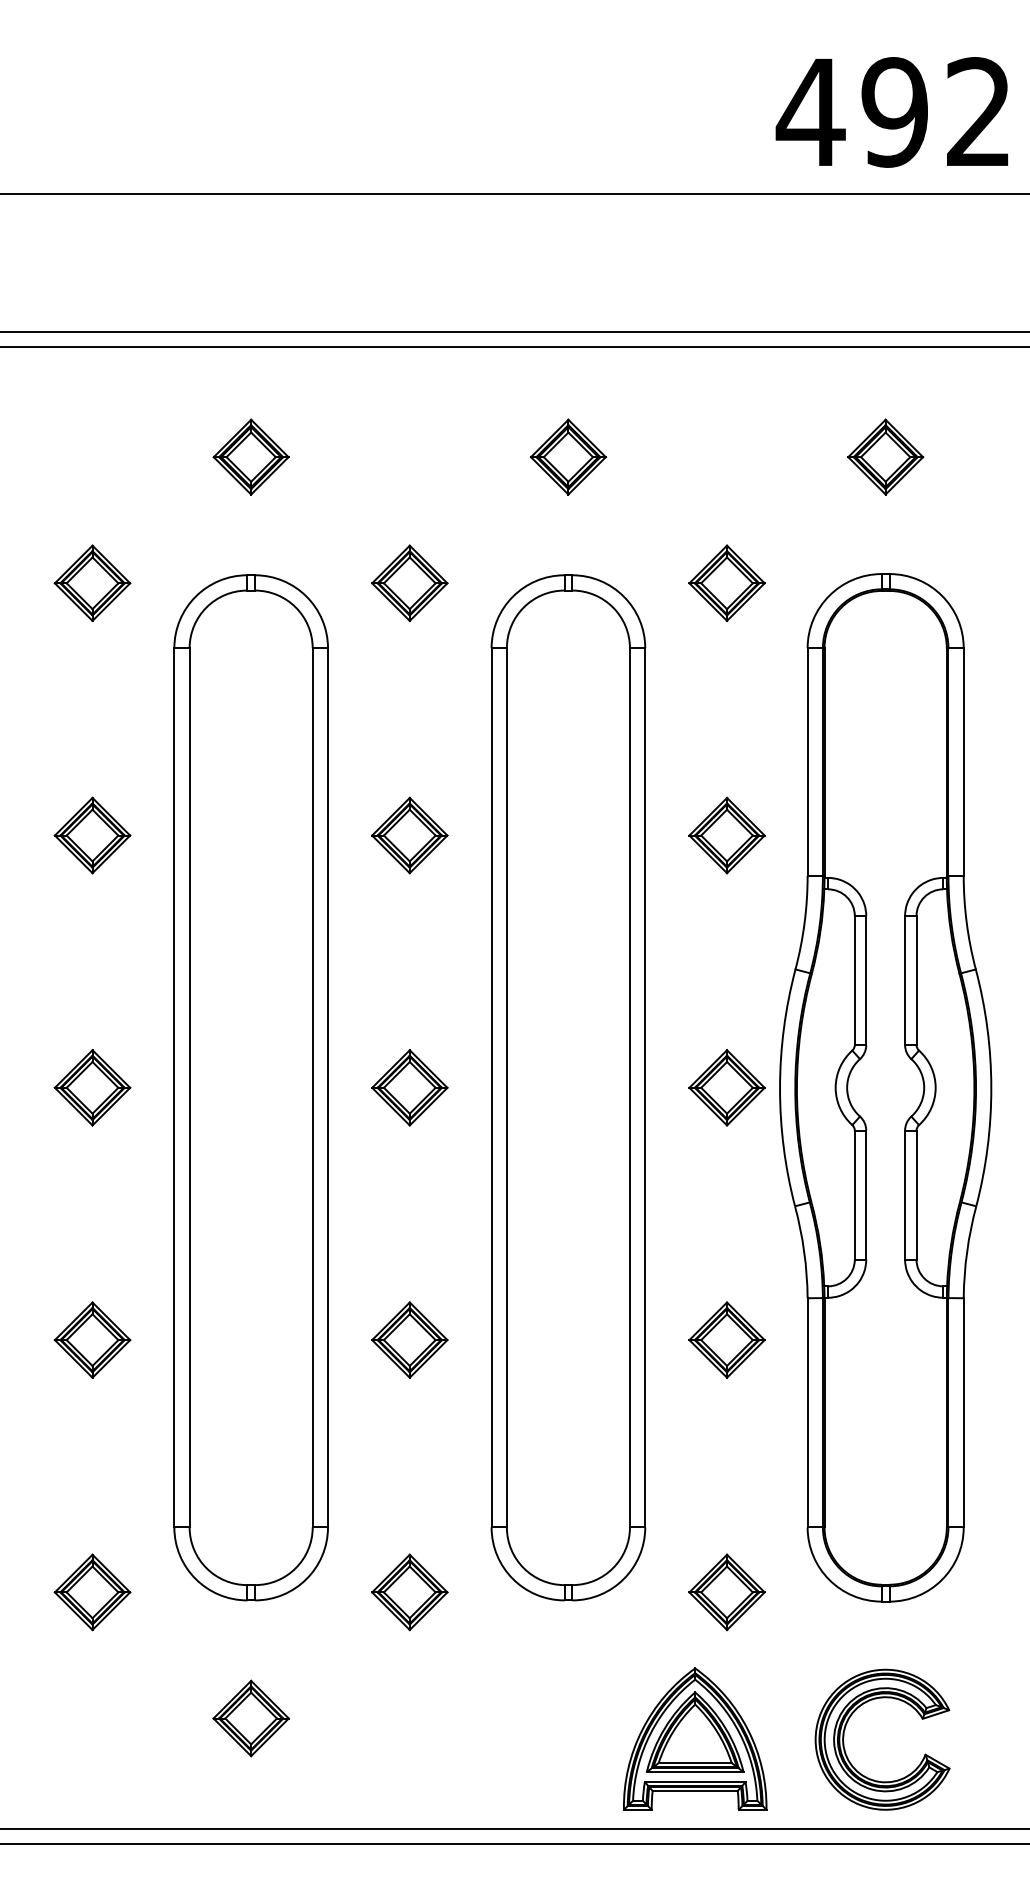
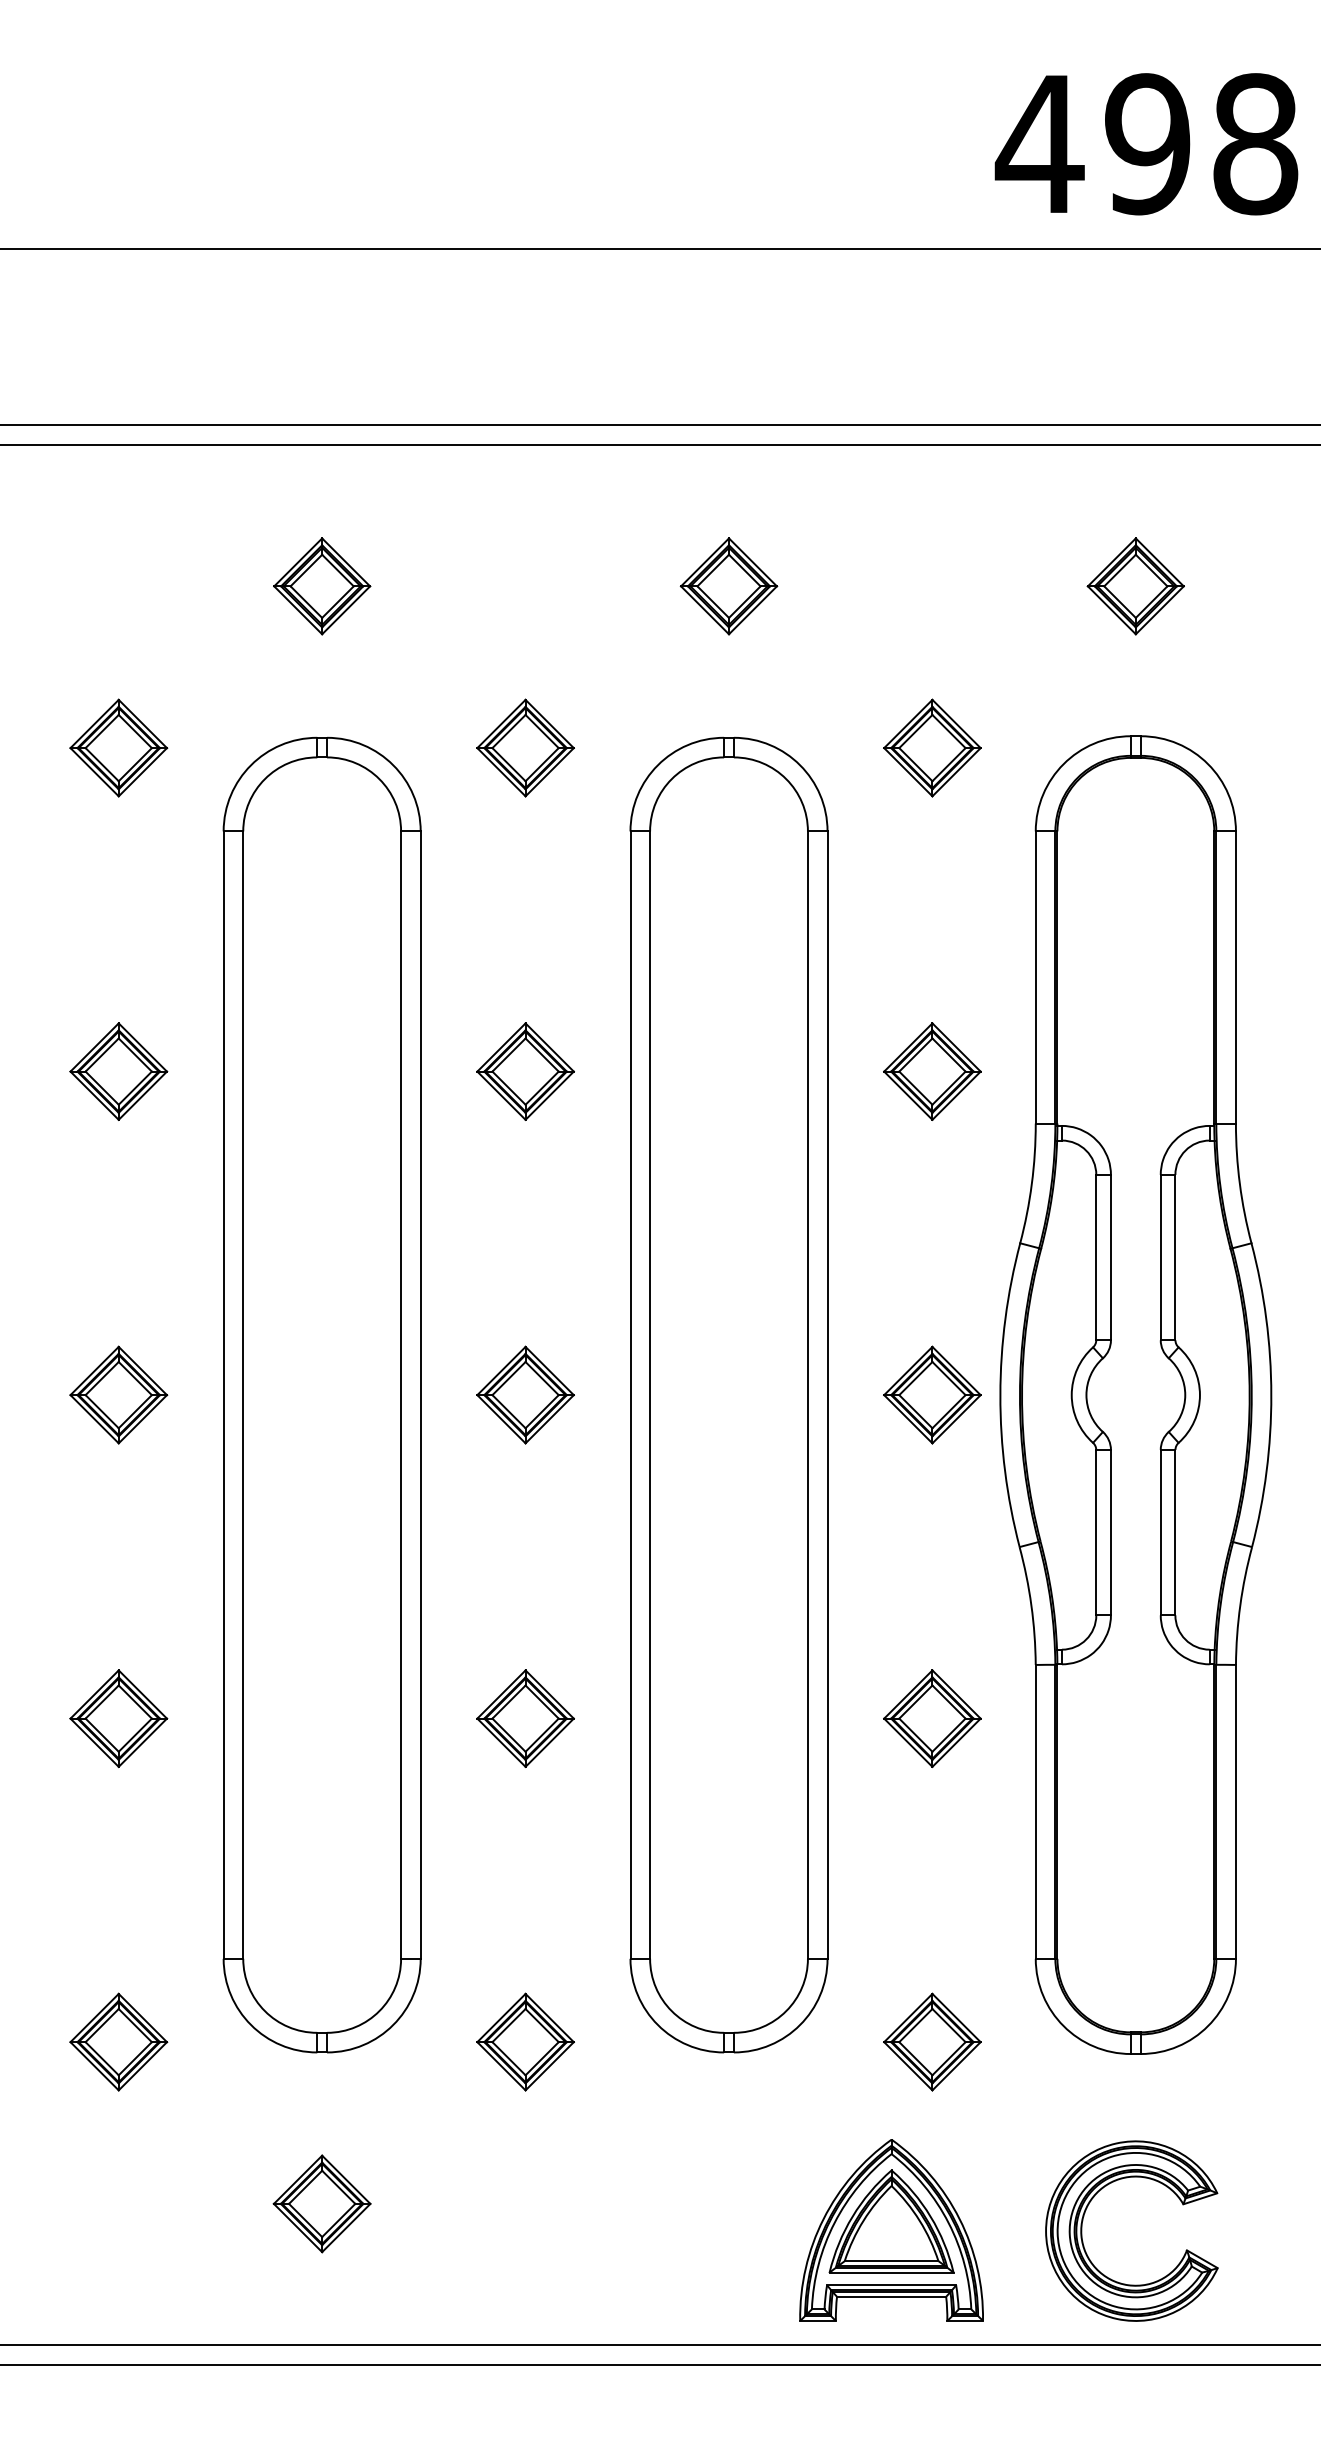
text: (979, 112) -> (1256, 144), 492 -> 498

